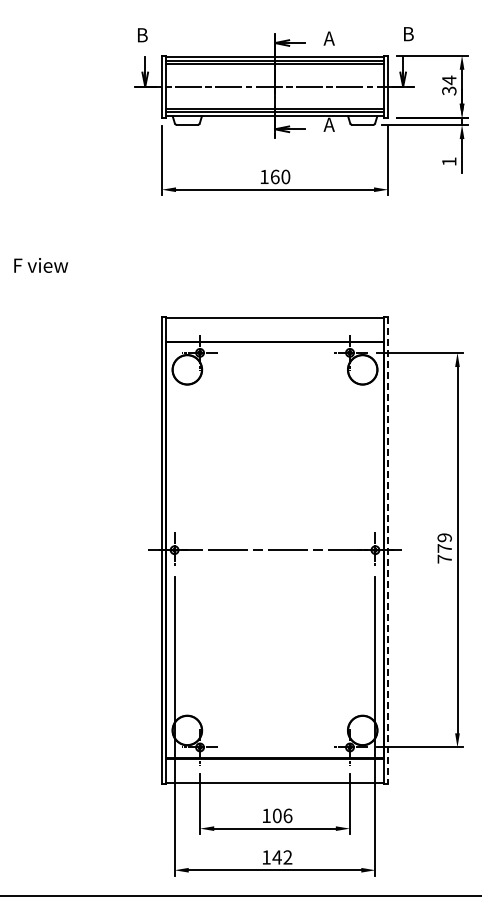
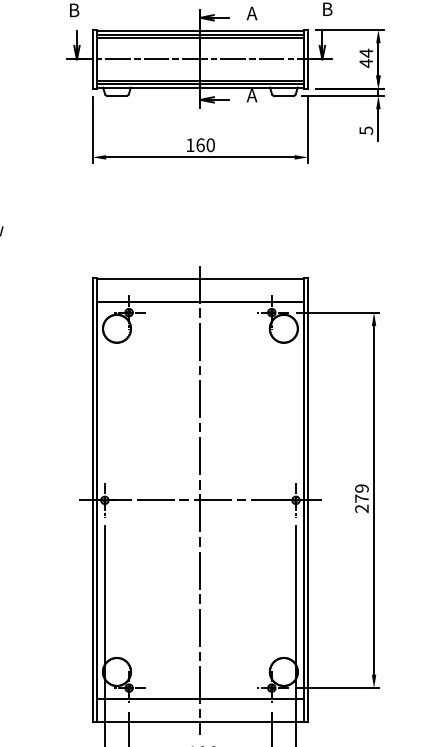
text: (449, 90) -> (366, 62), 34 -> 44
text: (449, 161) -> (366, 130), 1 -> 5
line: (275, 549) -> (200, 499), added
line: (388, 550) -> (308, 500), dashed -> solid
text: (444, 558) -> (361, 508), 779 -> 279

